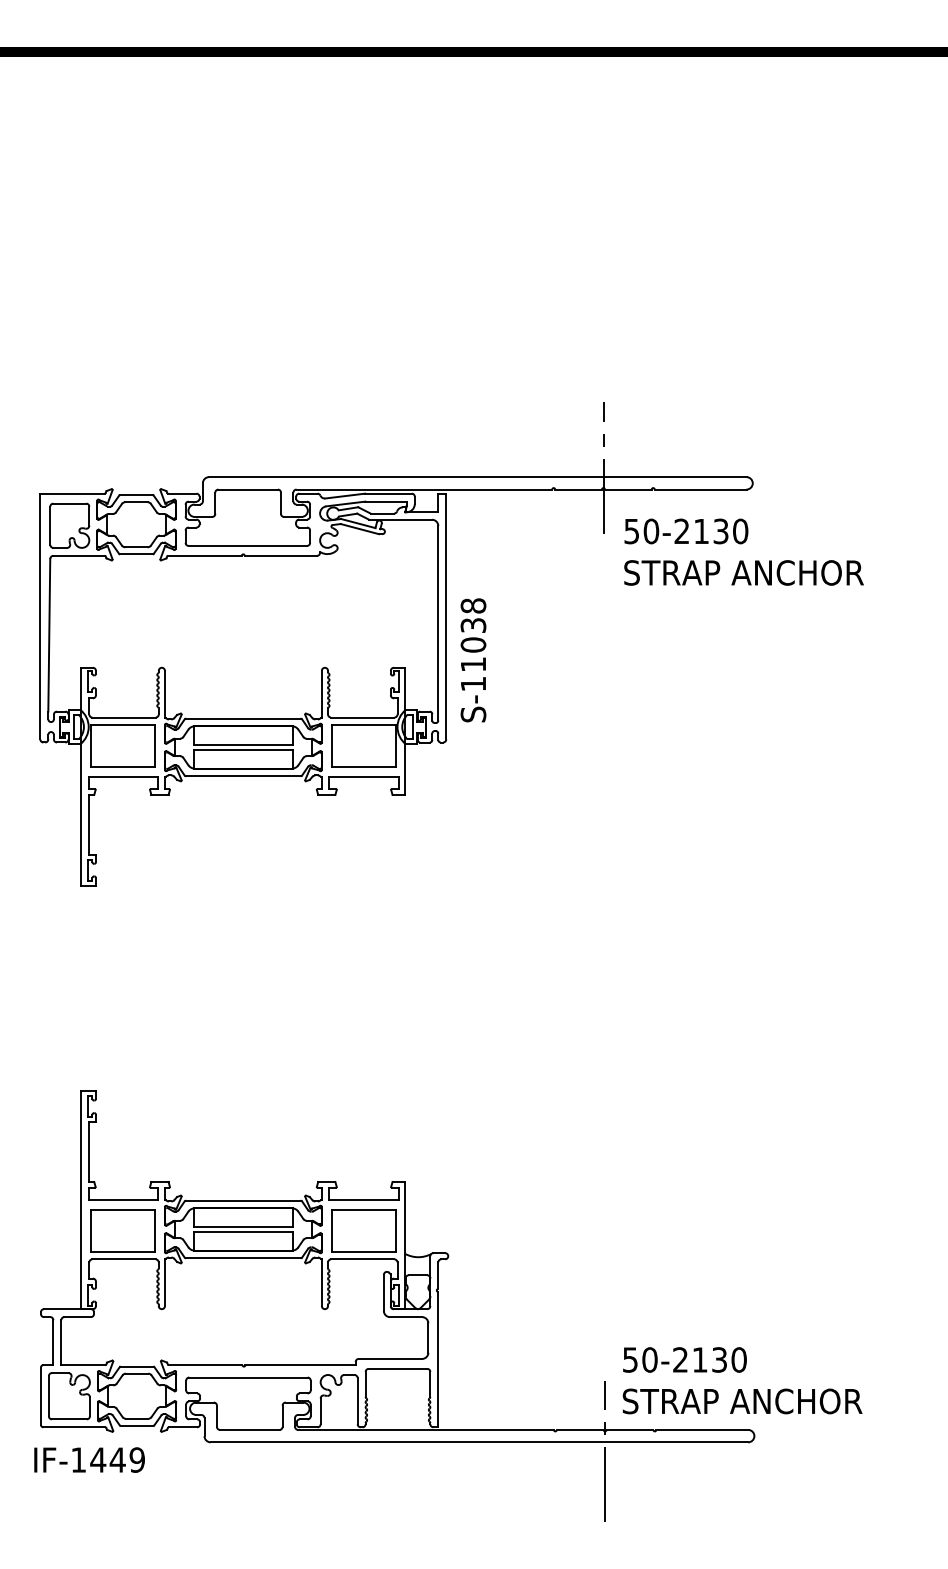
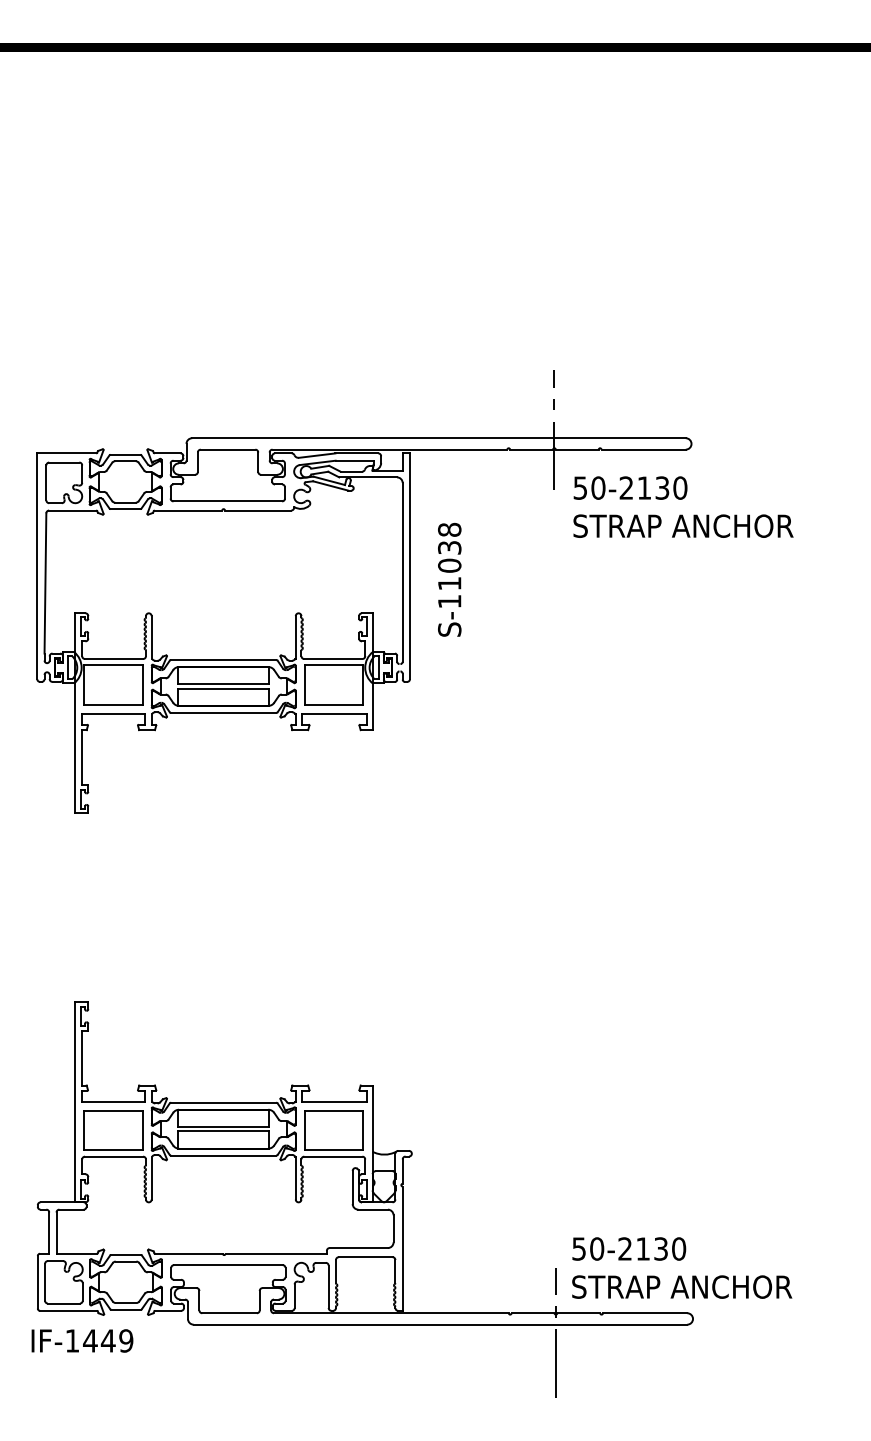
text: (473, 660) -> (449, 579), moved

